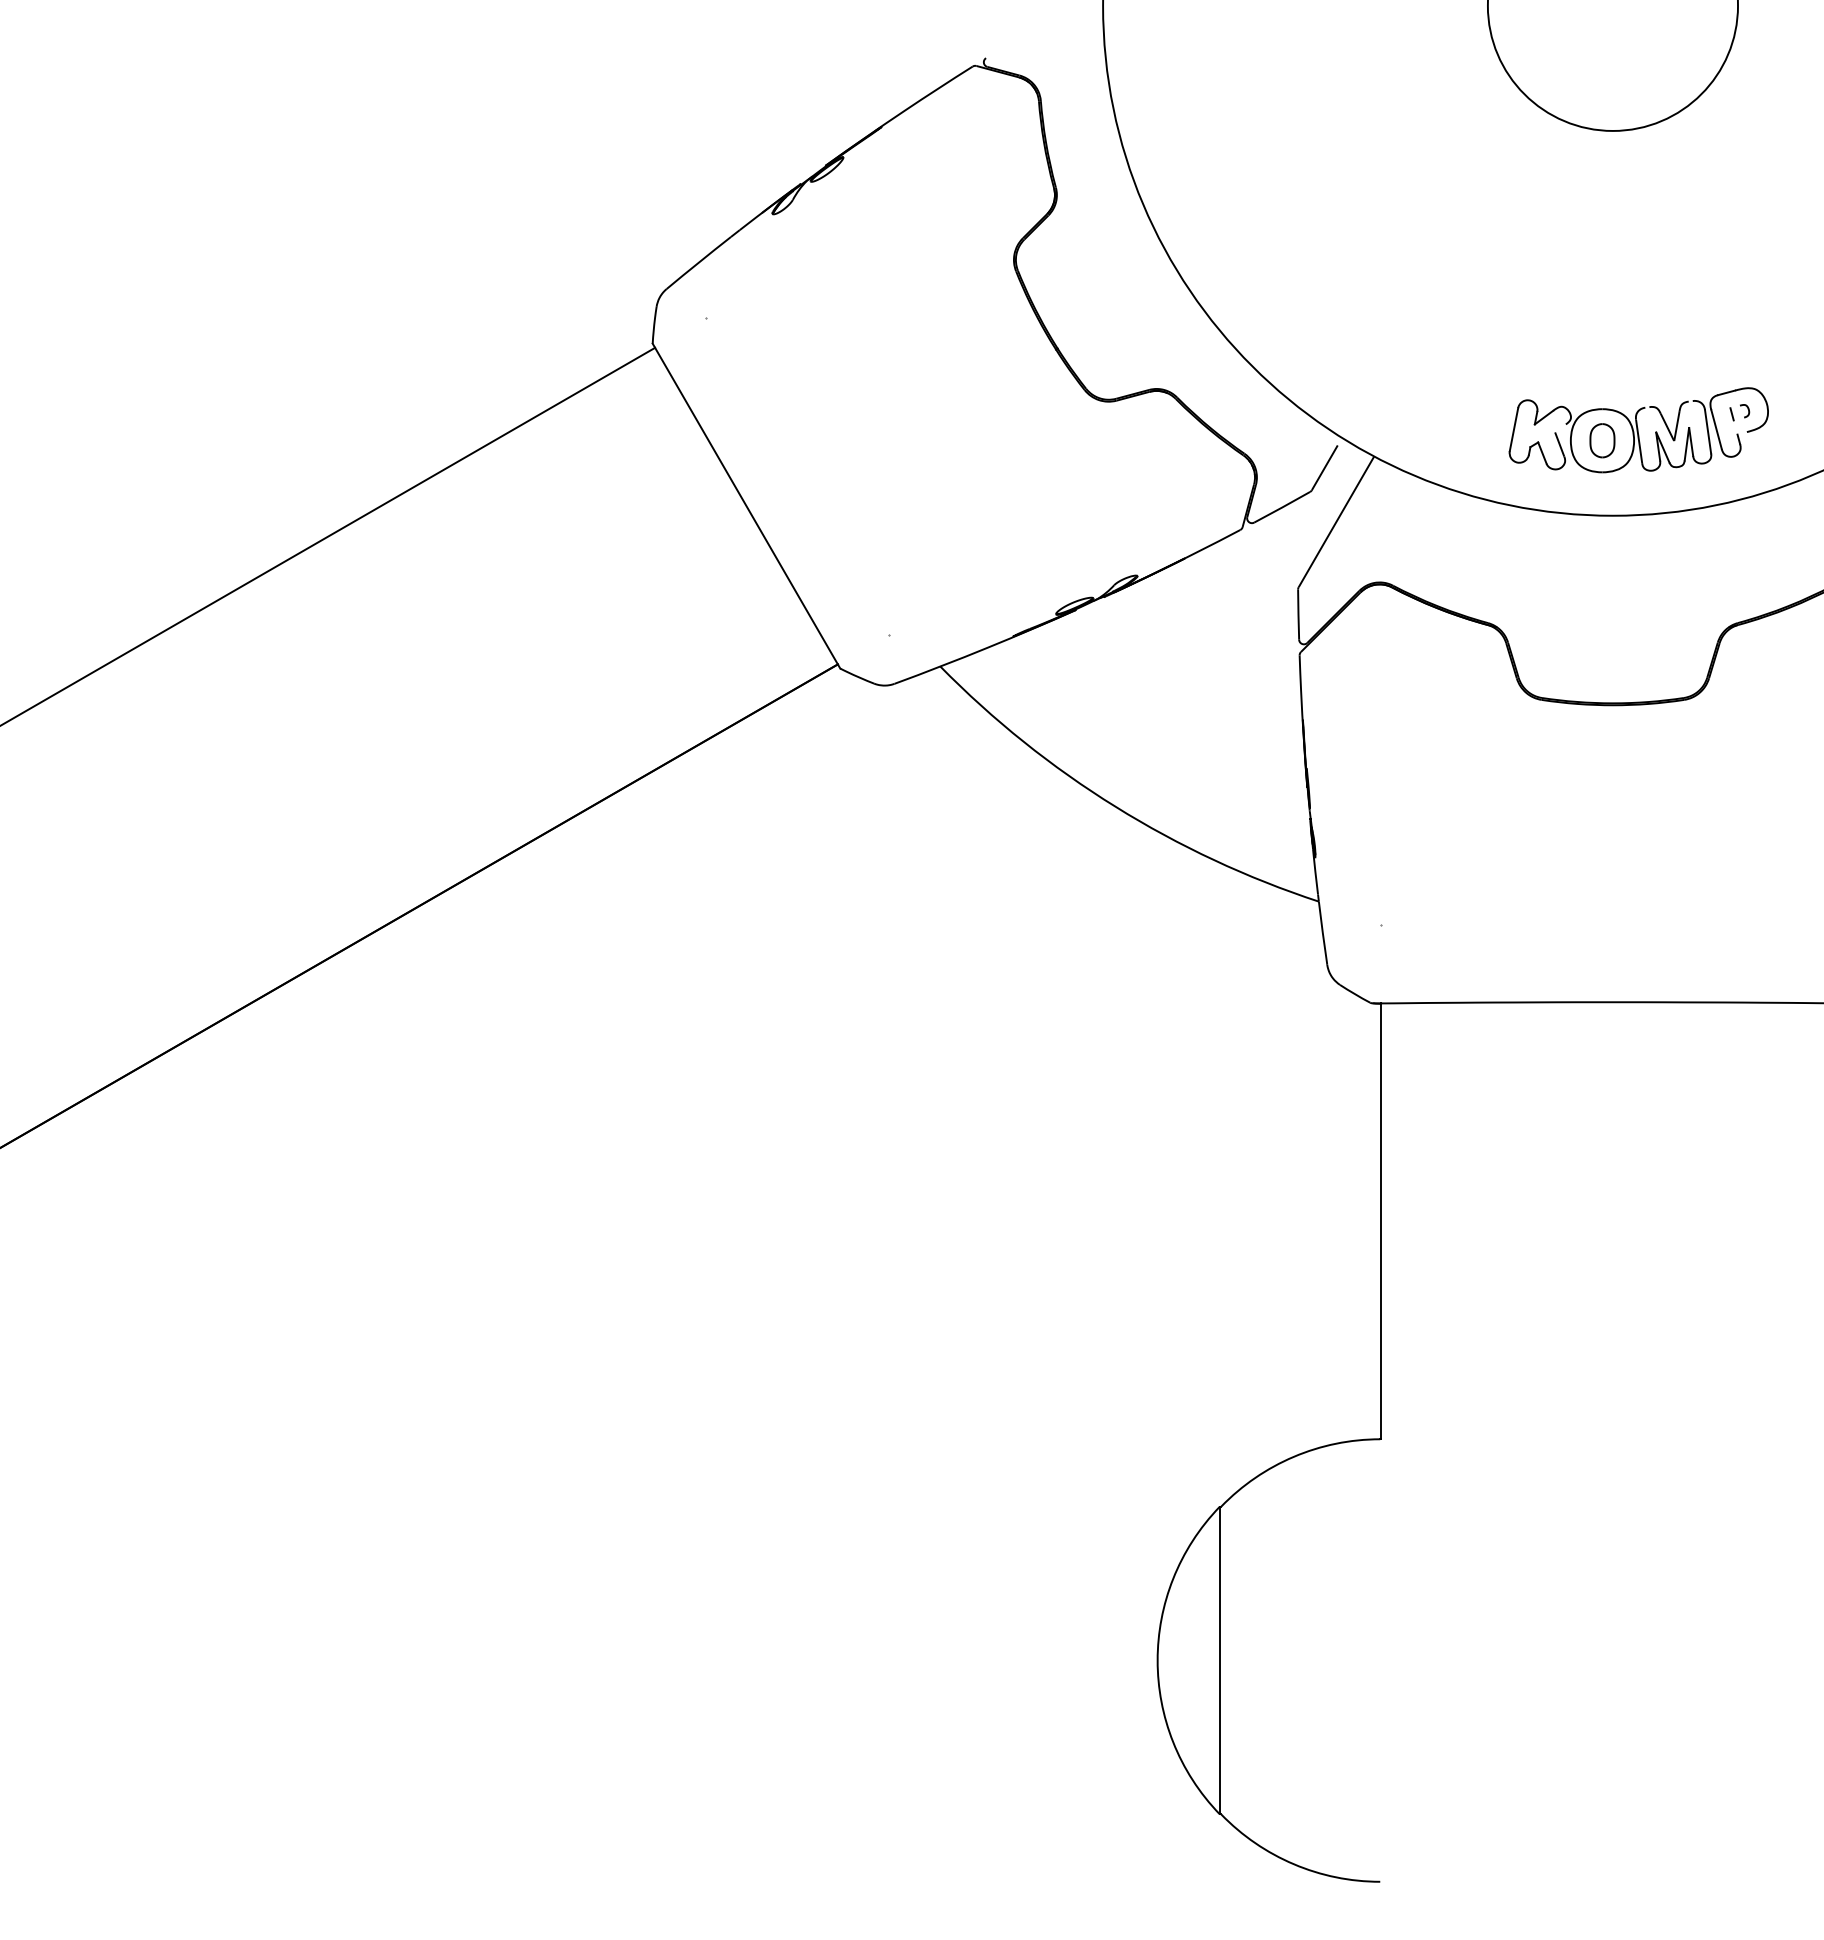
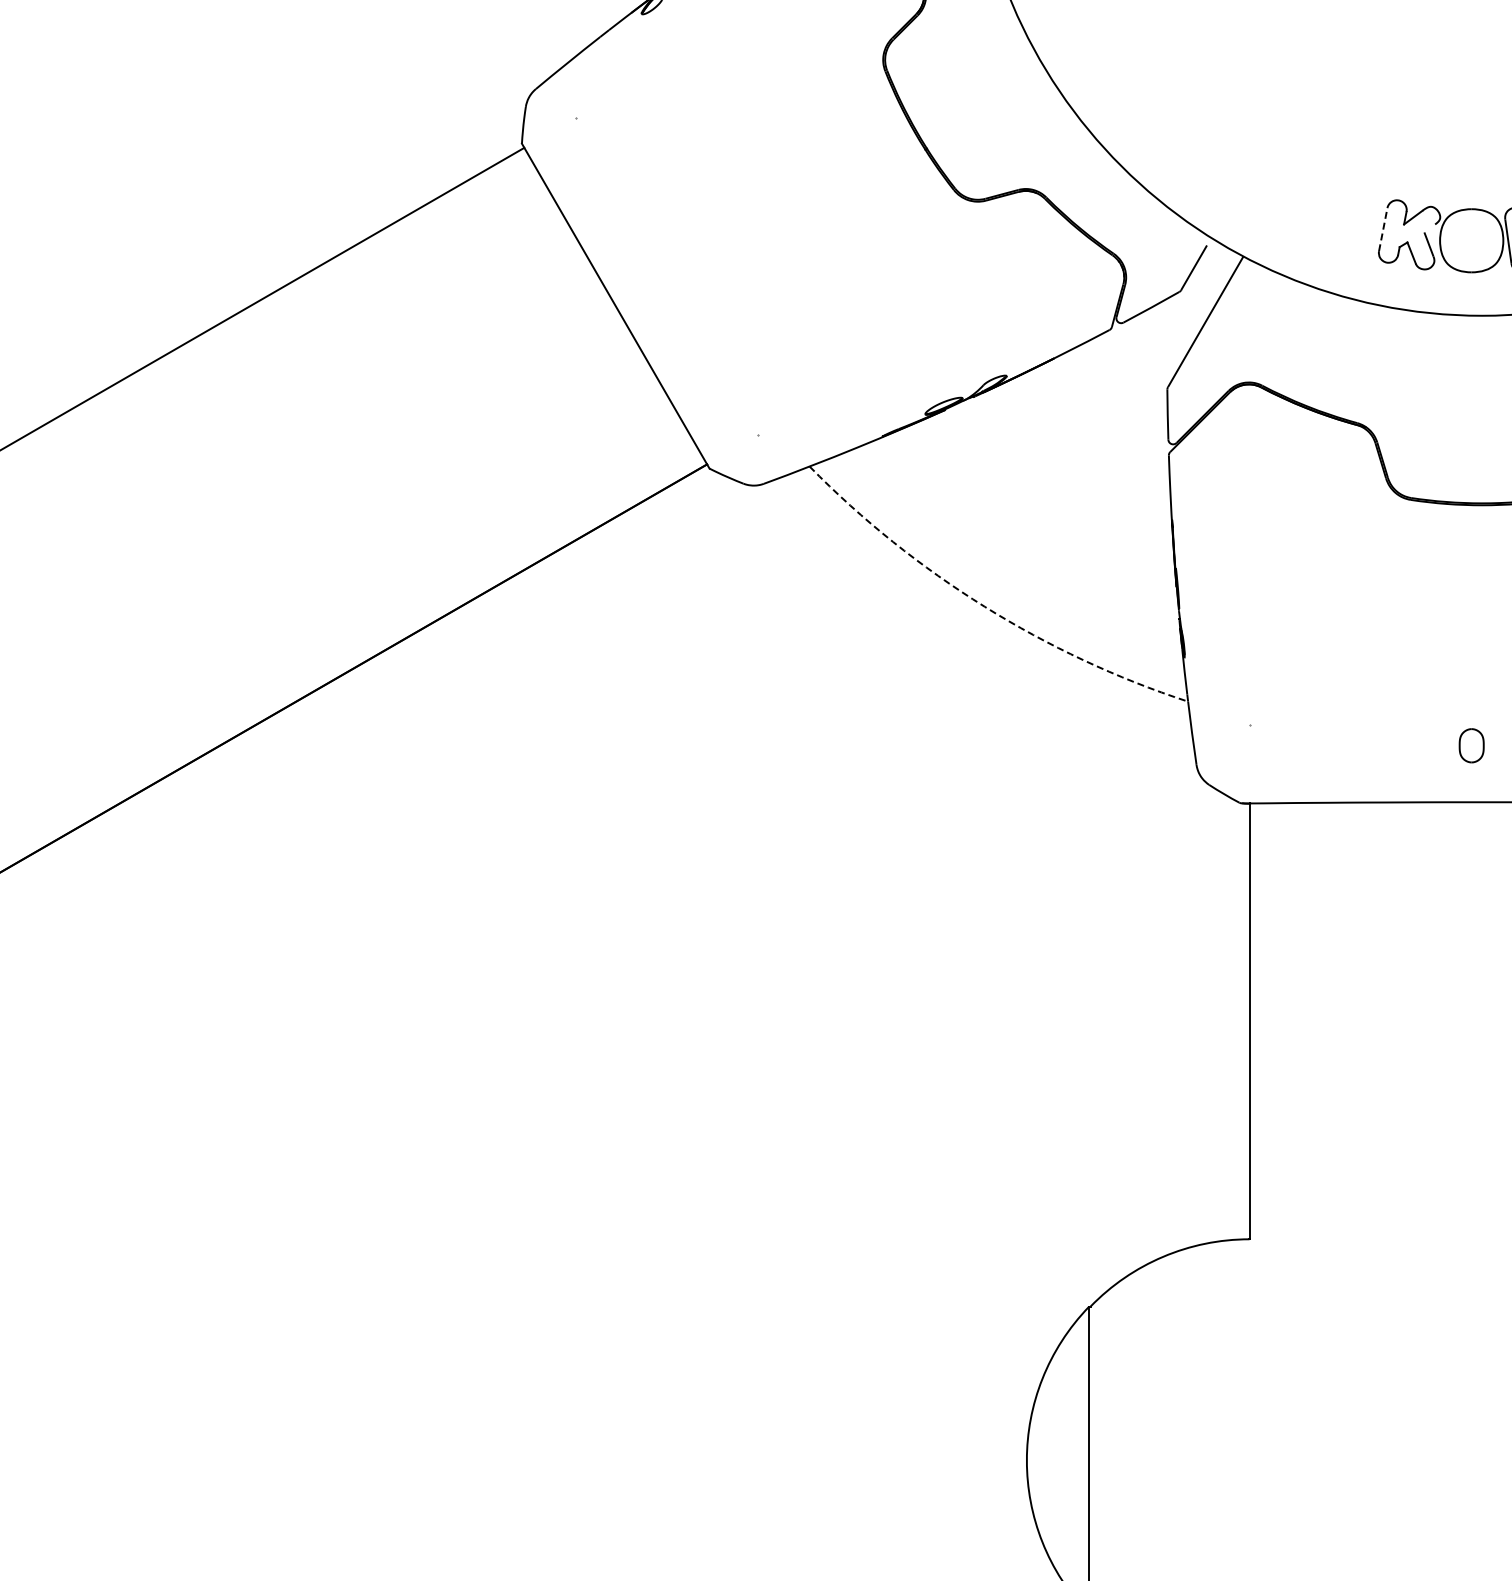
line: (1513, 429) -> (1382, 229), solid -> dashed
part: (1602, 440) -> (1471, 745), moved
arc: (1115, 806) -> (984, 606), solid -> dashed

